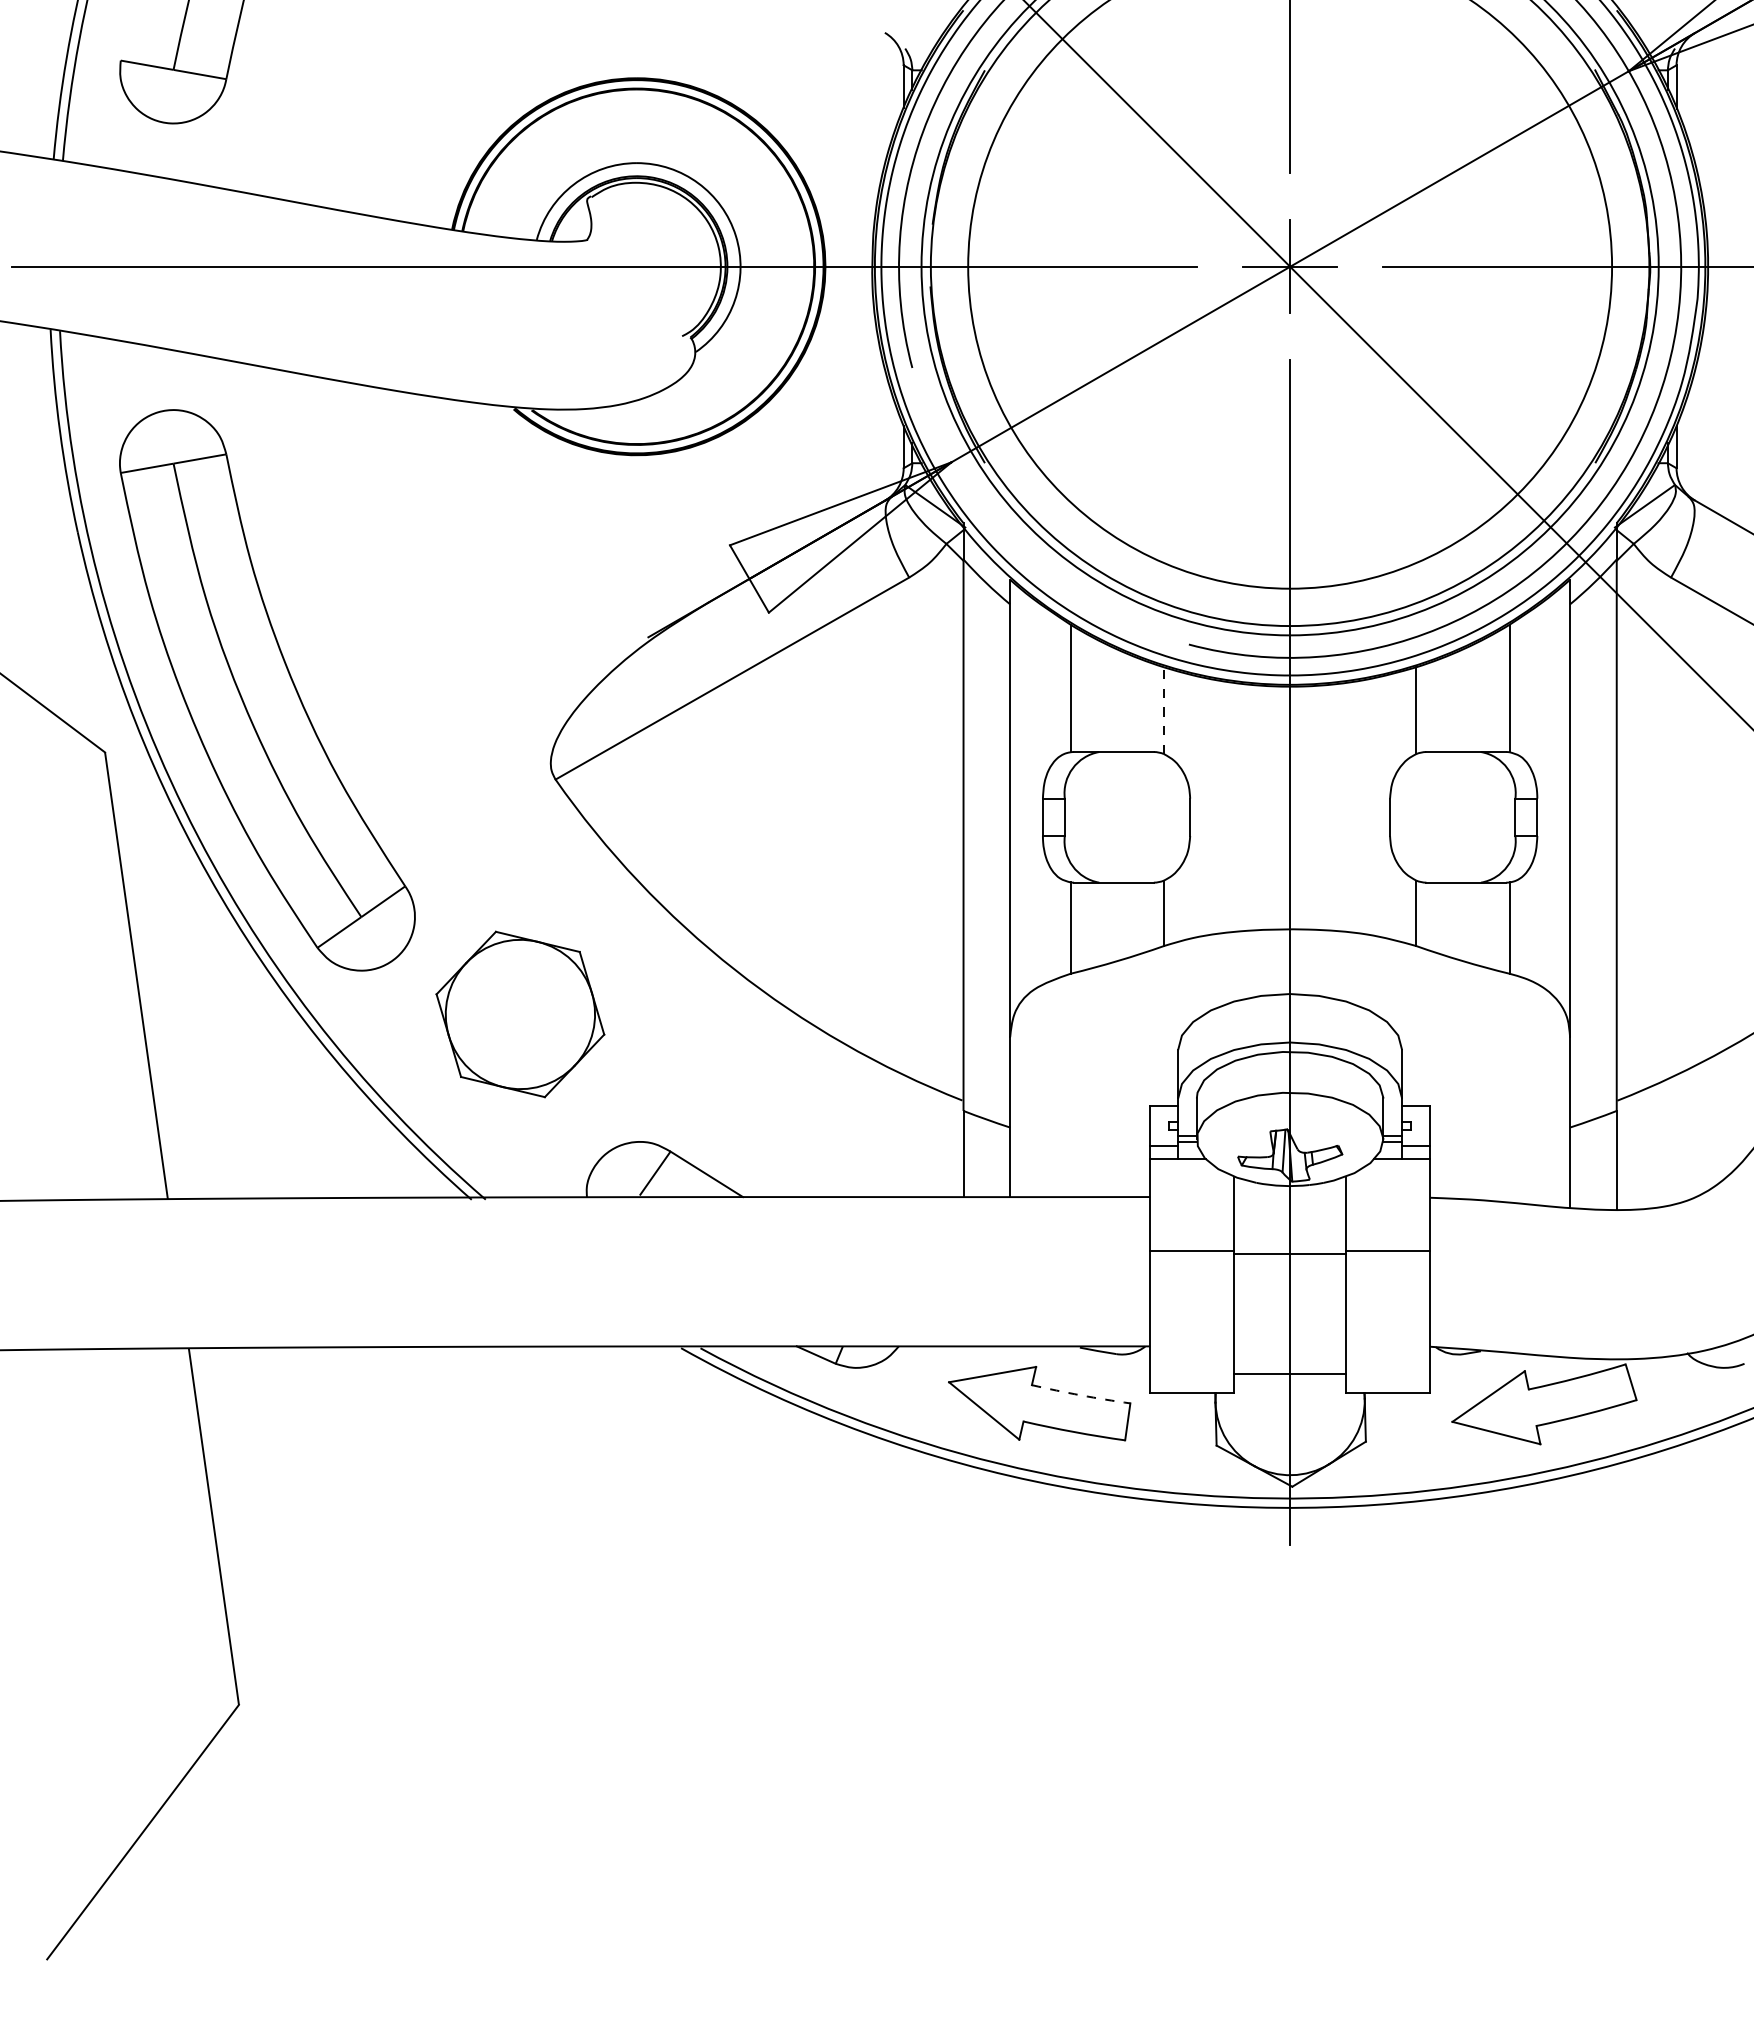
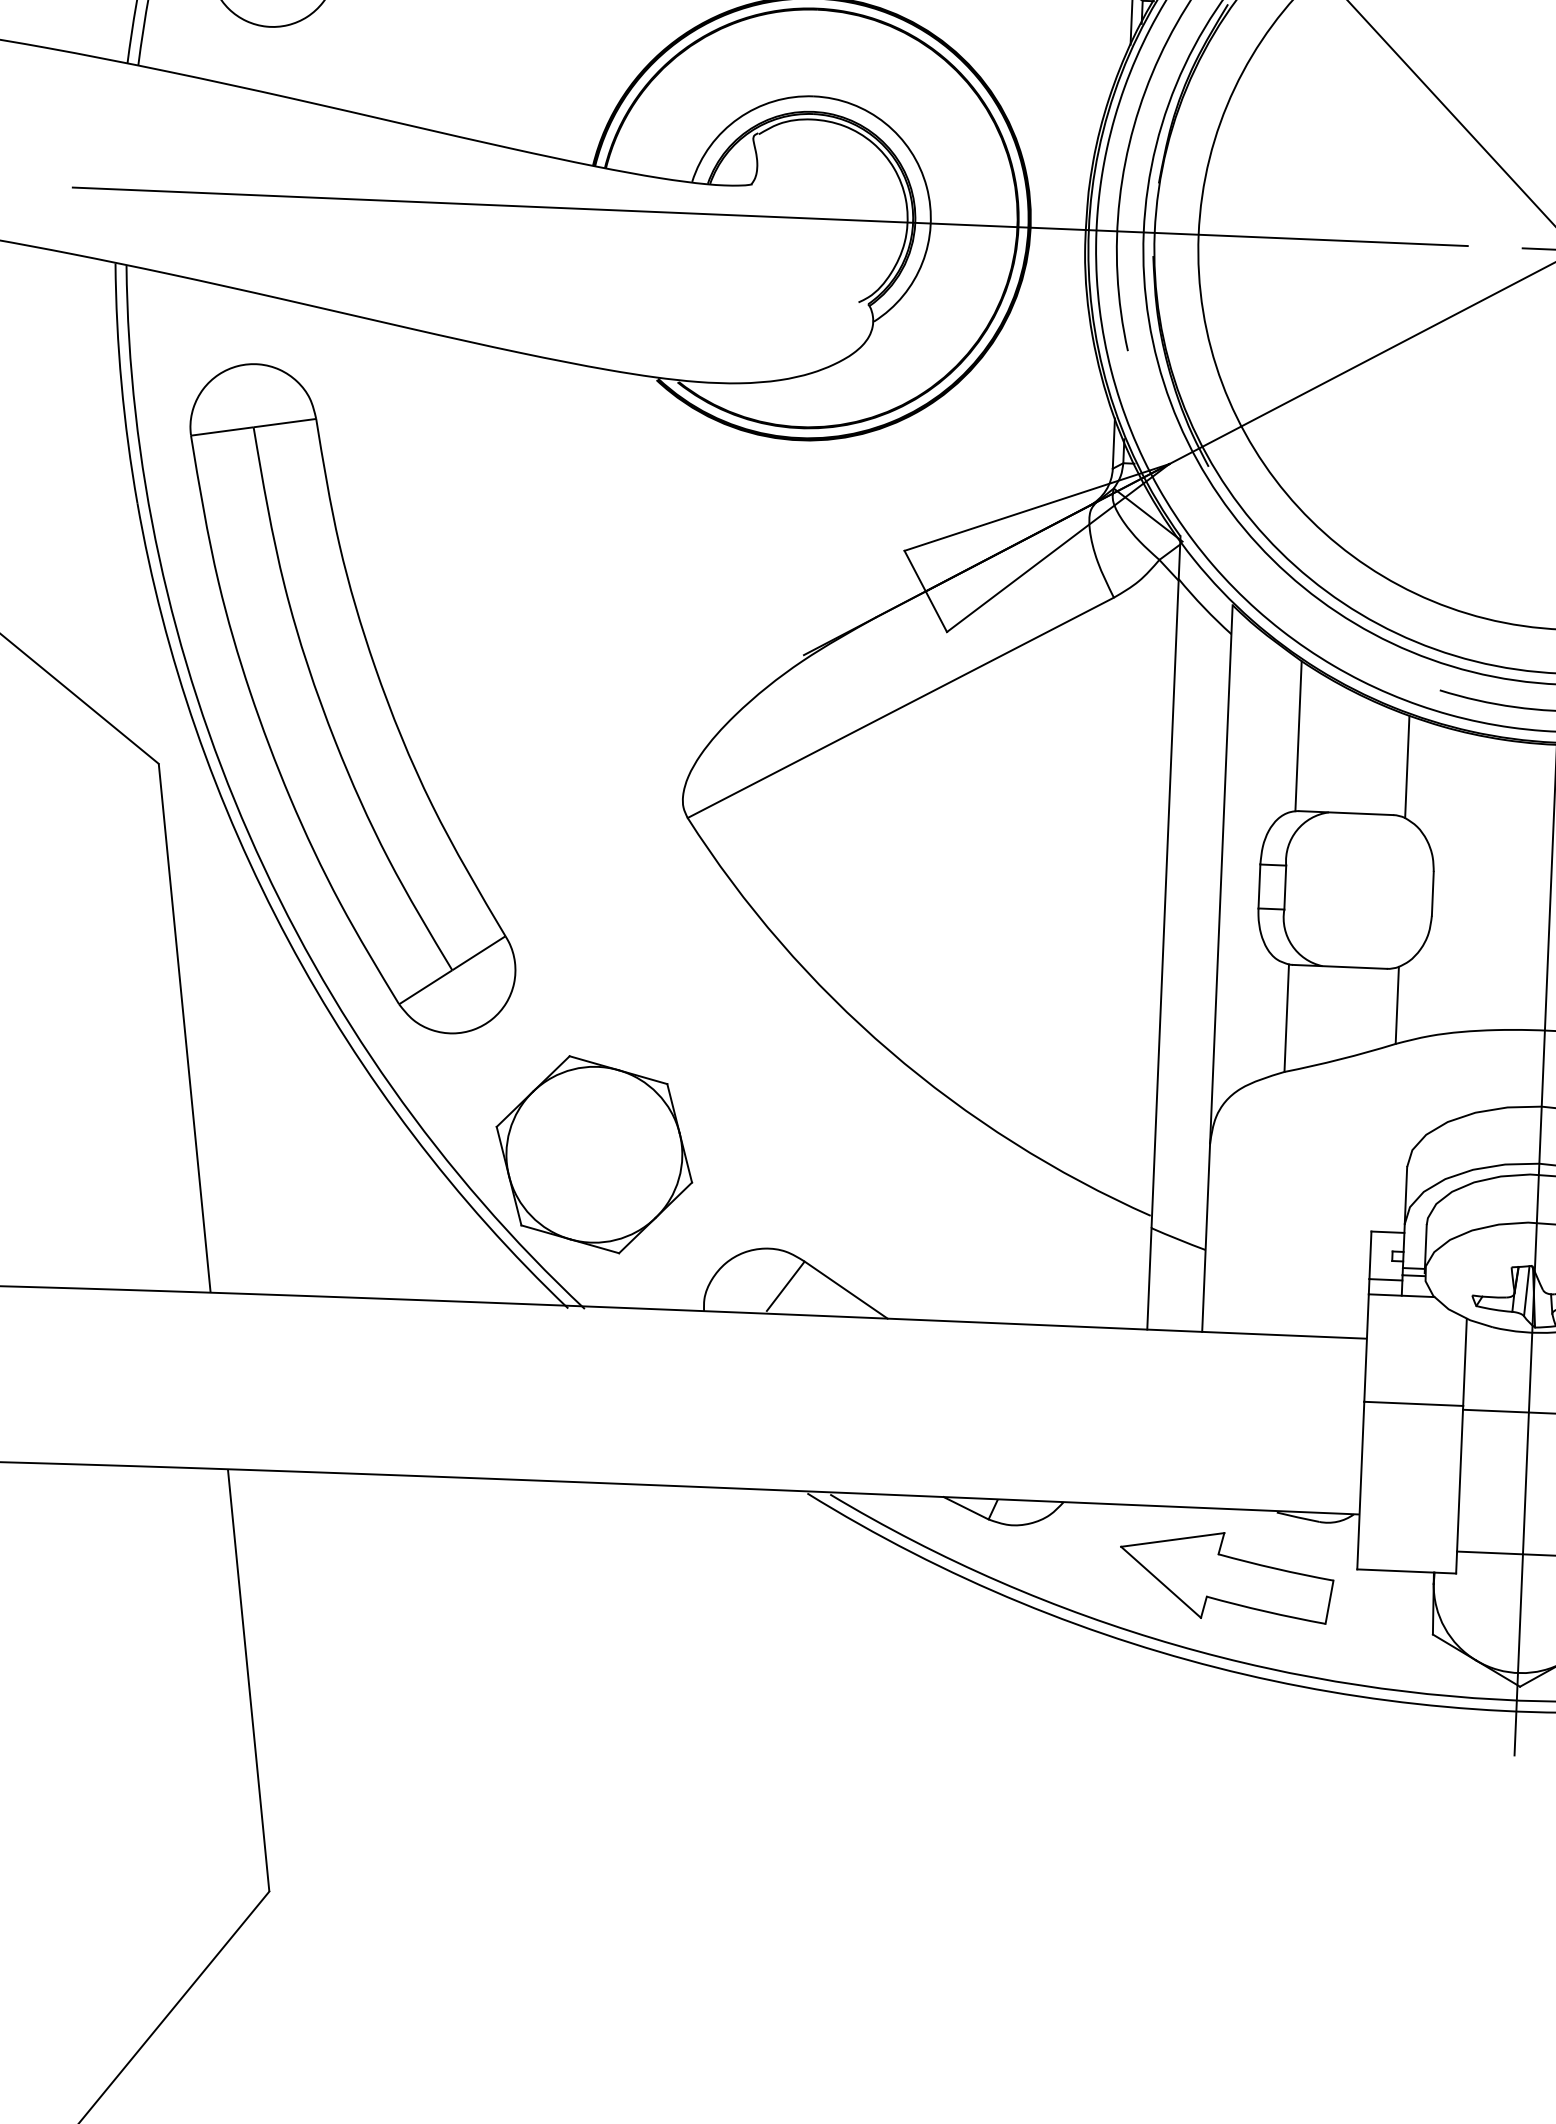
line: (1164, 710) -> (1407, 766), dashed -> solid
part: (520, 1014) -> (594, 1154), moved
arc: (1080, 1395) -> (1275, 1568), dashed -> solid

